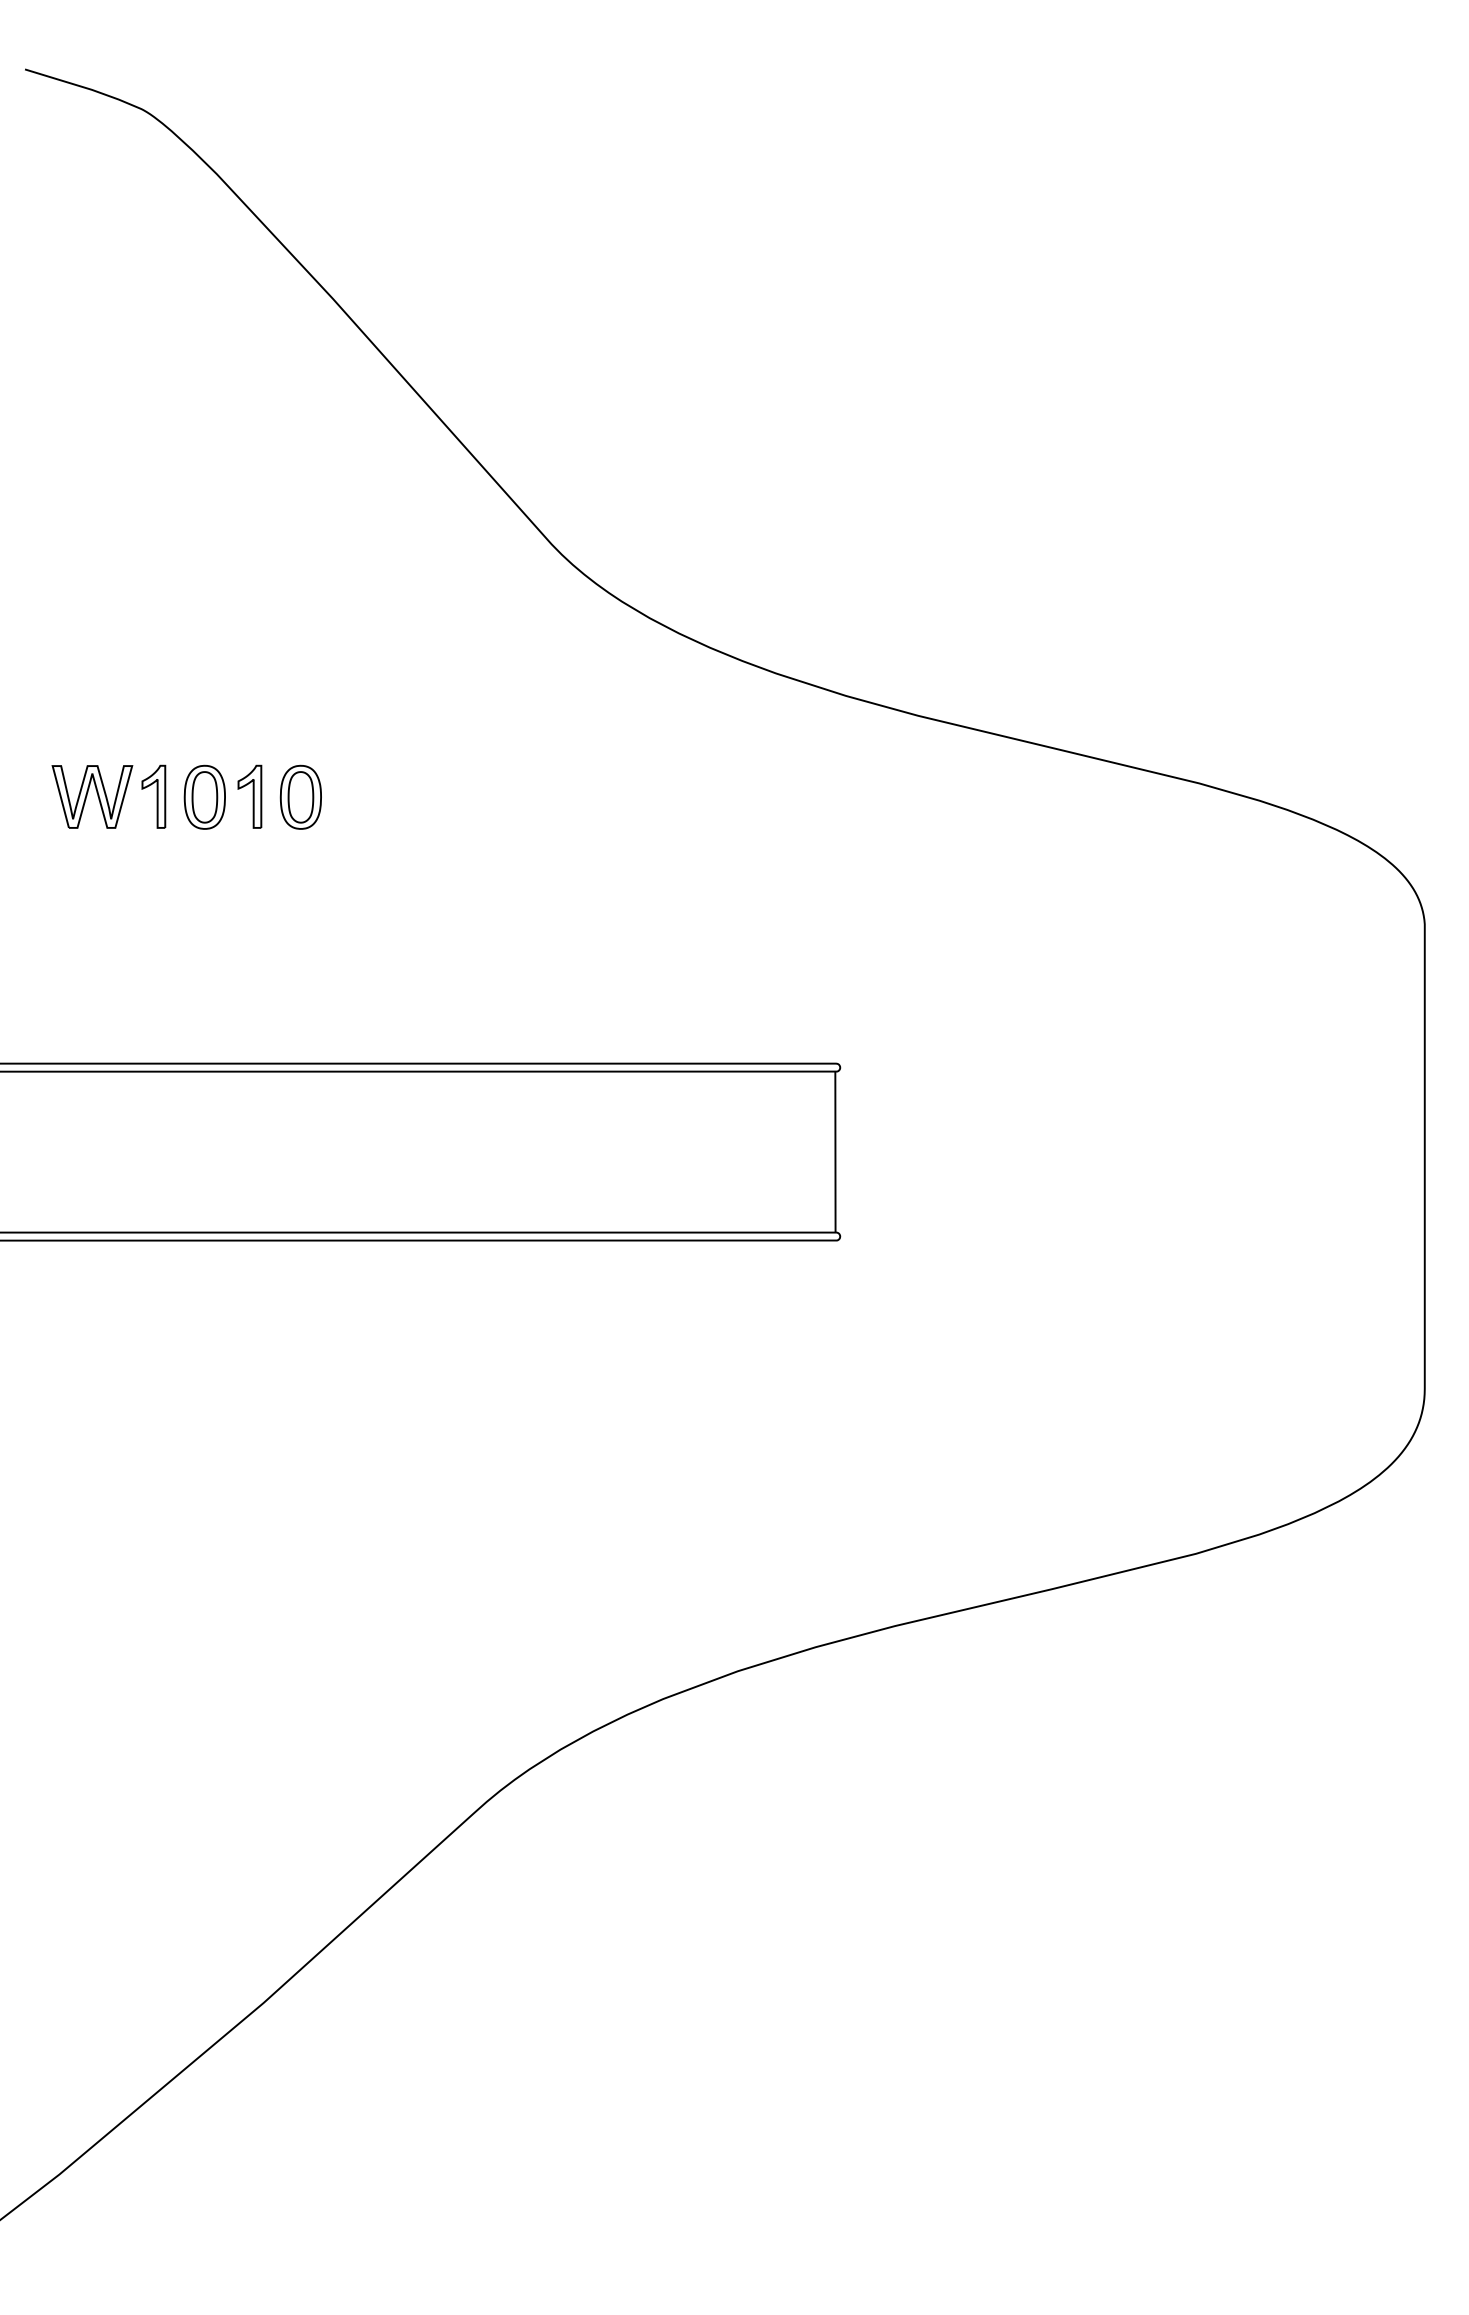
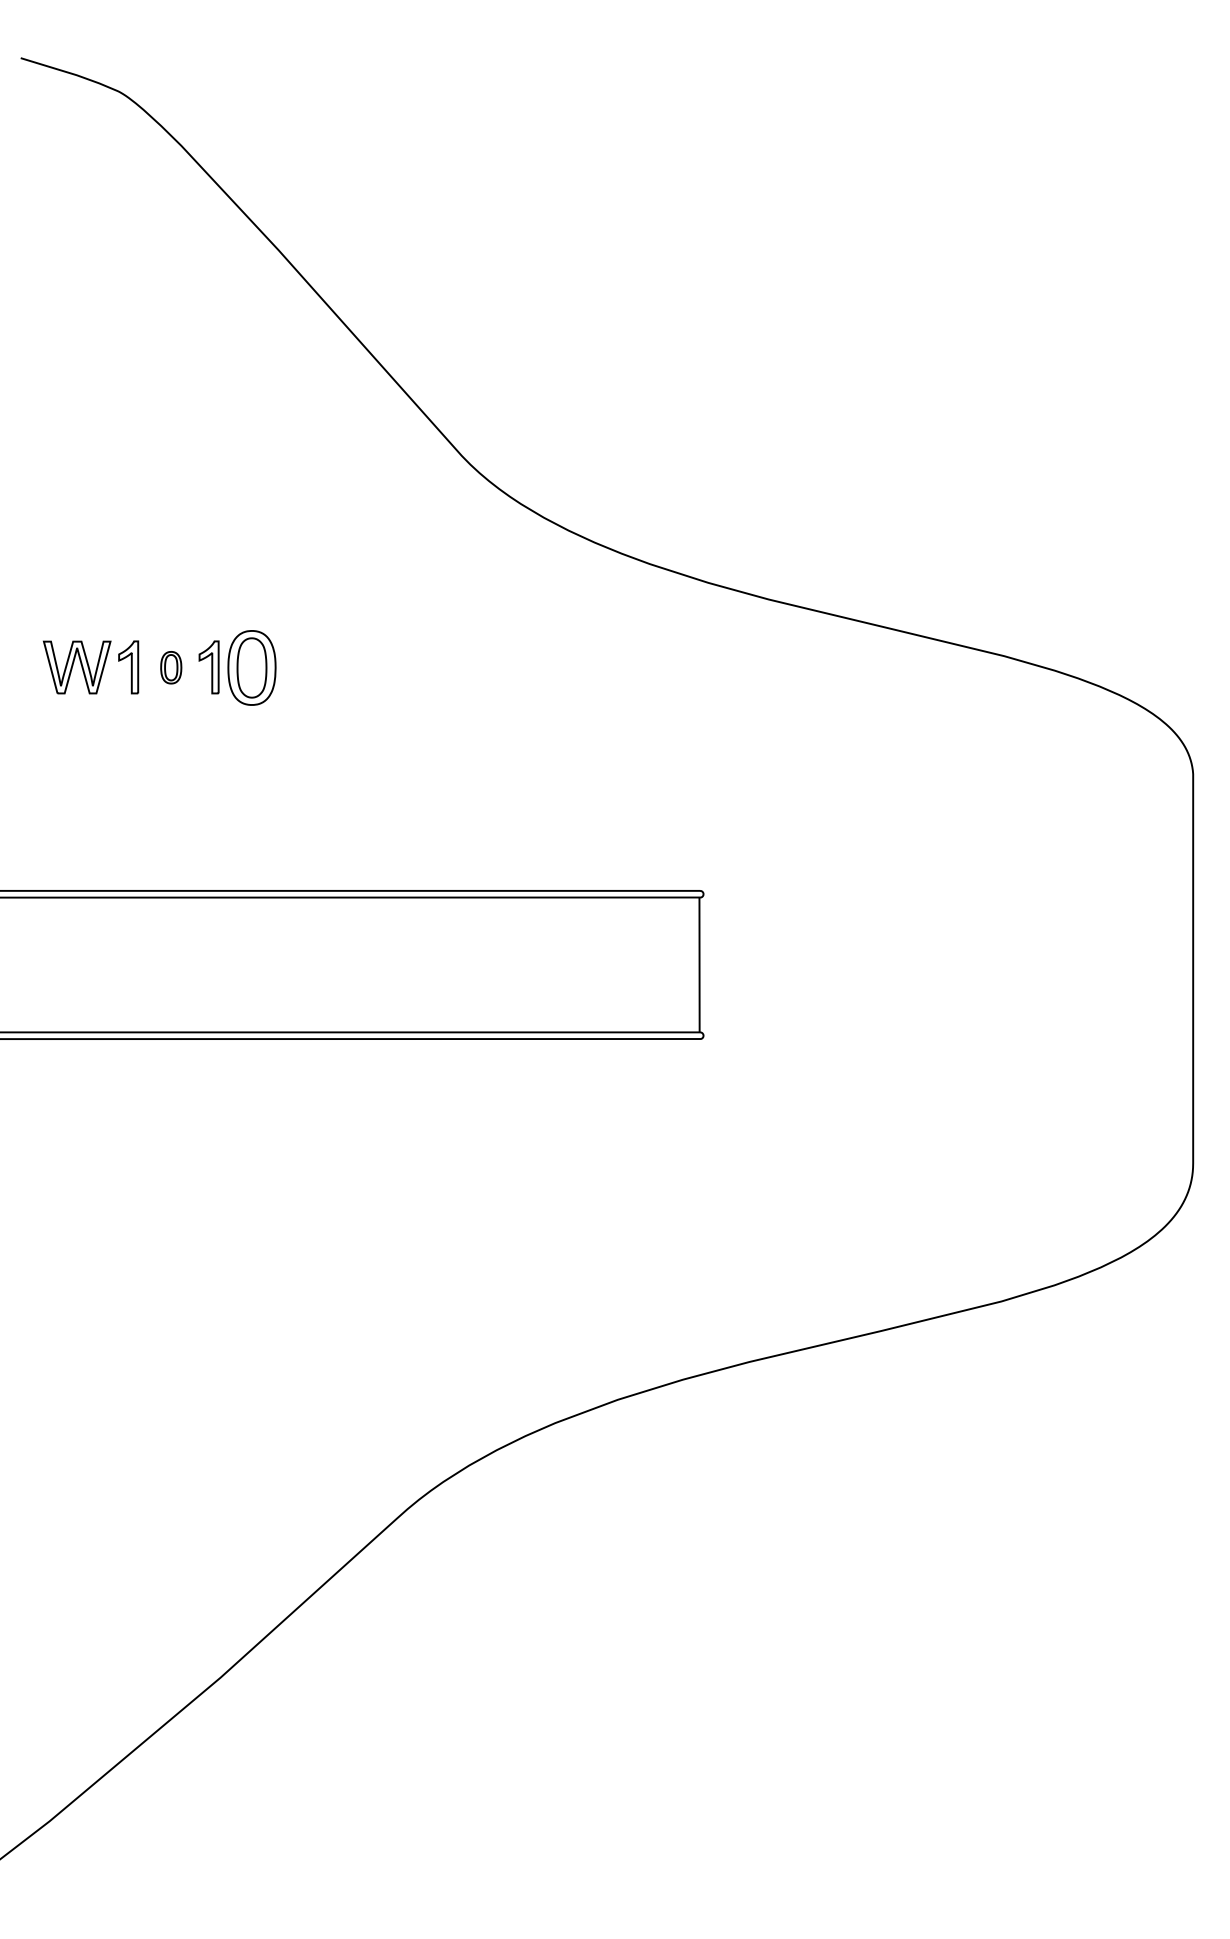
part: (204, 796) -> (171, 667), size x0.6
part: (300, 796) -> (251, 667), size x1.4

